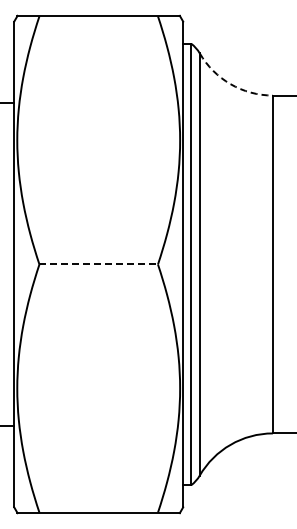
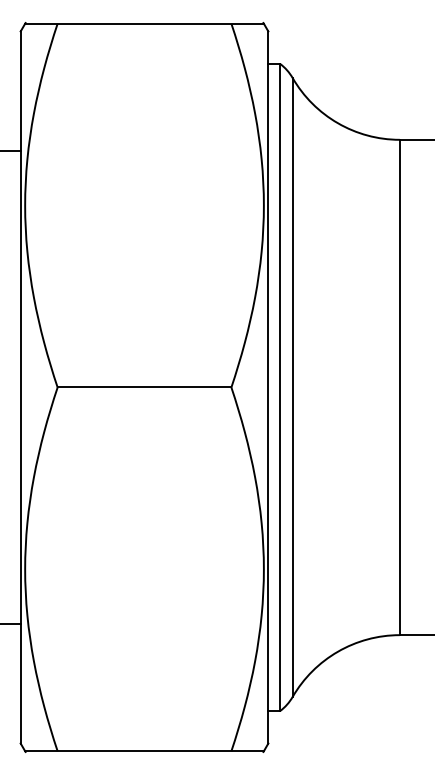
arc: (230, 84) -> (337, 123), dashed -> solid
line: (99, 264) -> (145, 387), dashed -> solid

